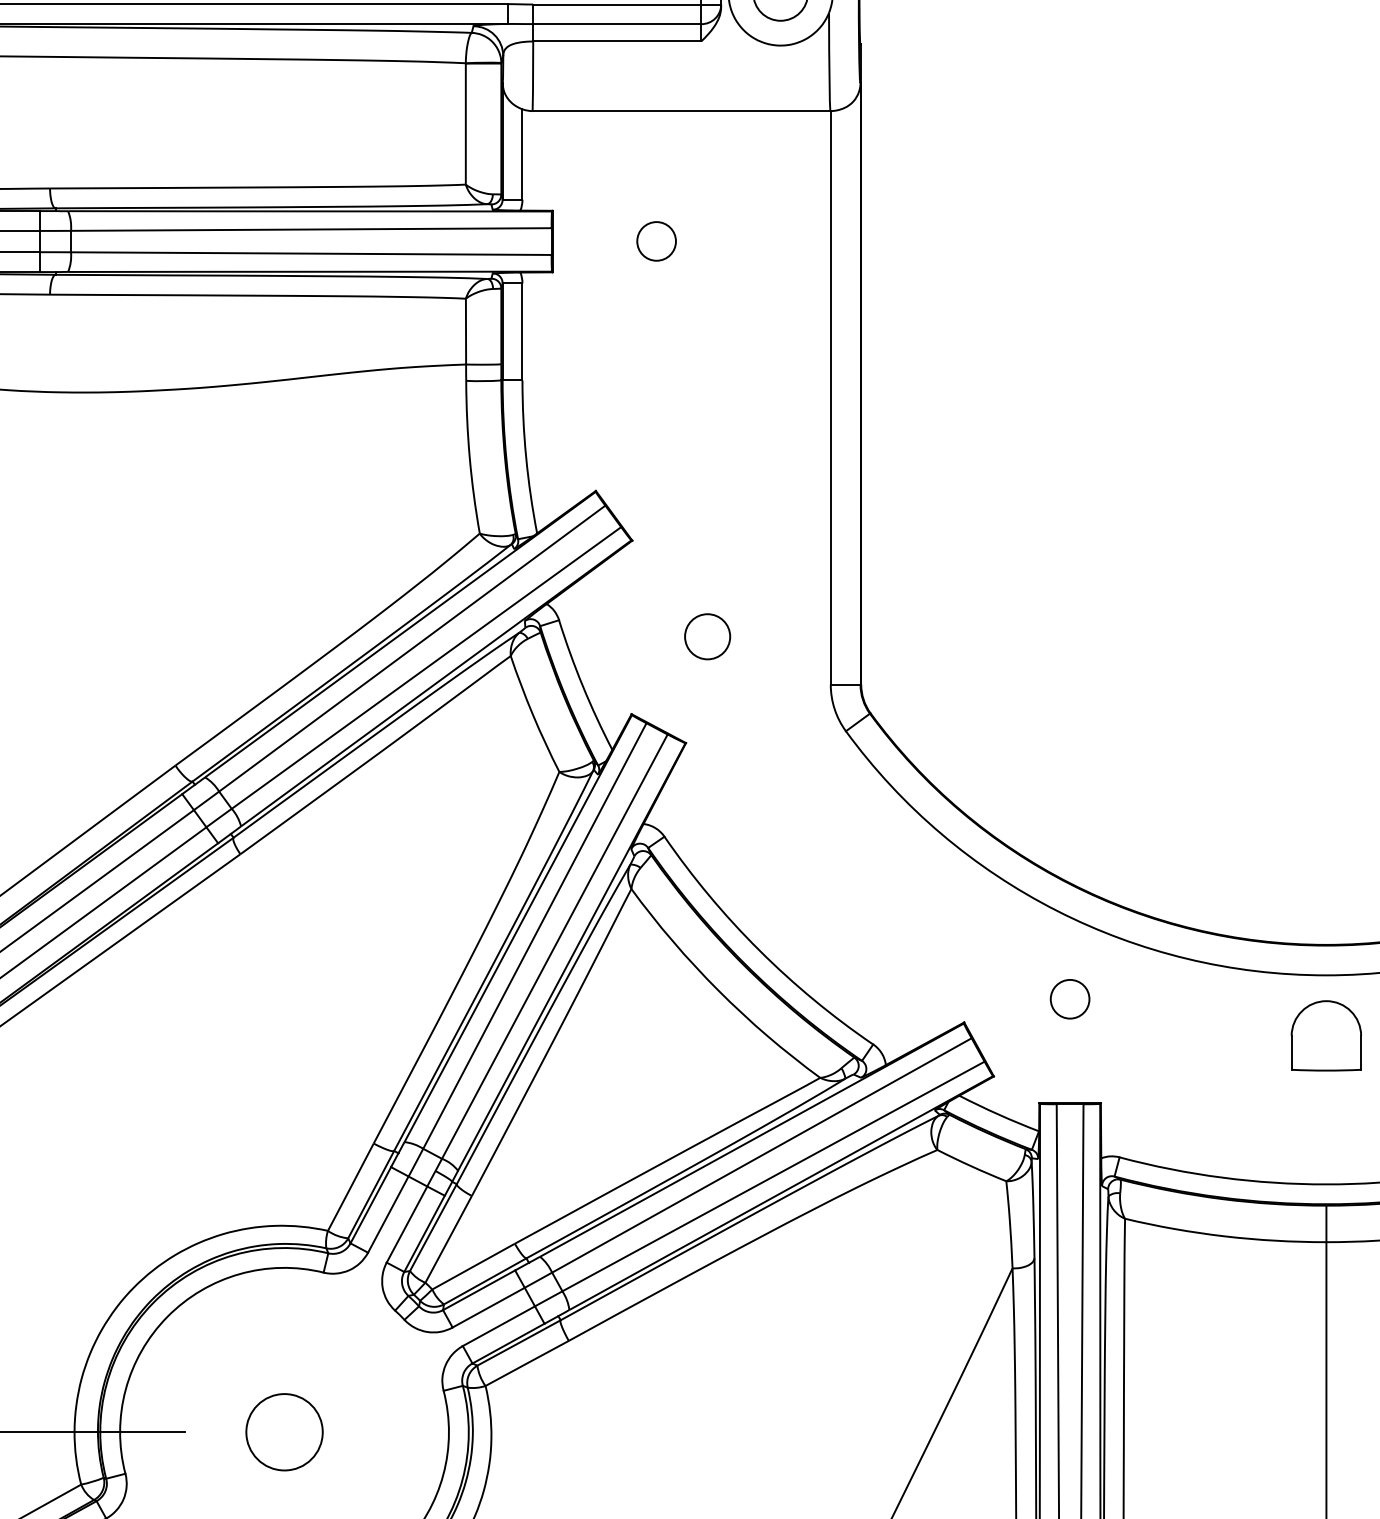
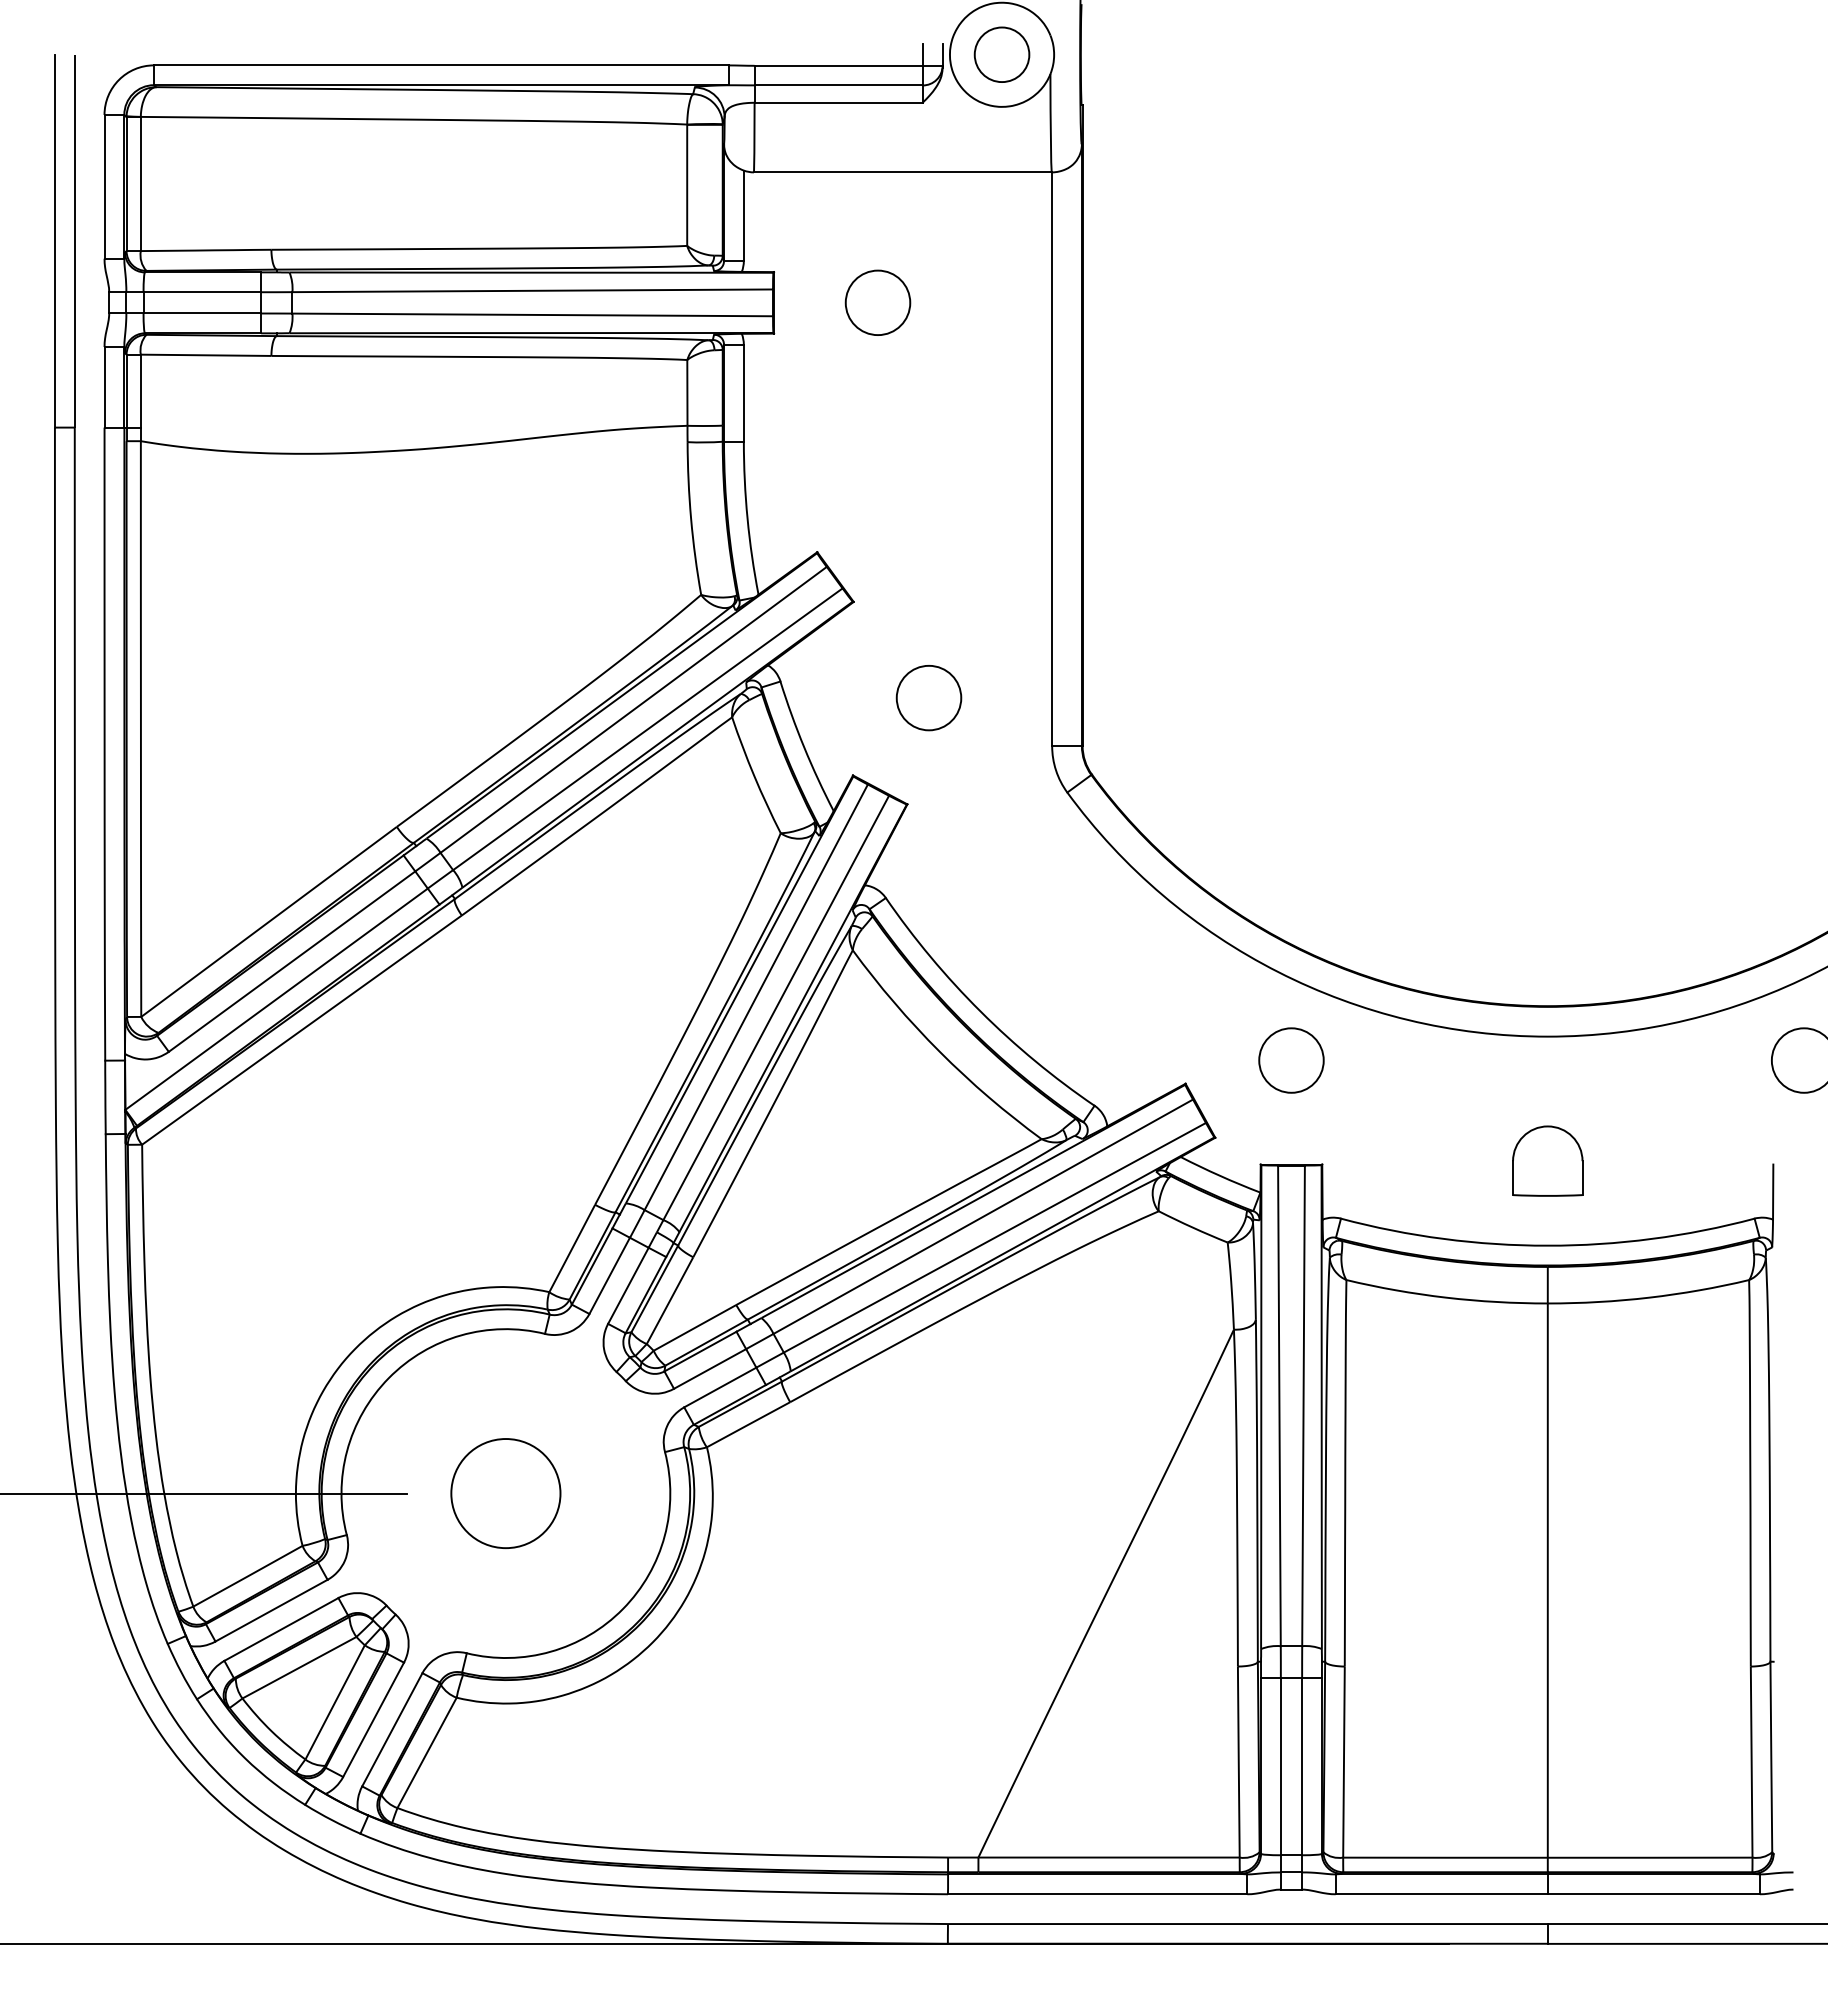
circle: (656, 241) -> (877, 302), size x1.67
circle: (707, 636) -> (928, 697), size x1.43
circle: (1070, 999) -> (1291, 1060), size x1.67
part: (1326, 1035) -> (1547, 1160), moved
circle: (284, 1432) -> (505, 1493), size x1.43

